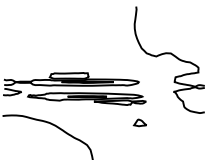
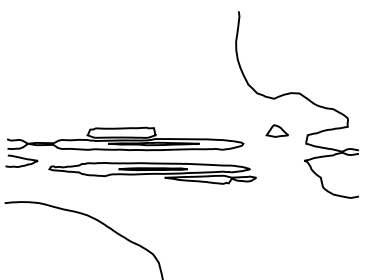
part: (139, 122) -> (276, 130), moved

